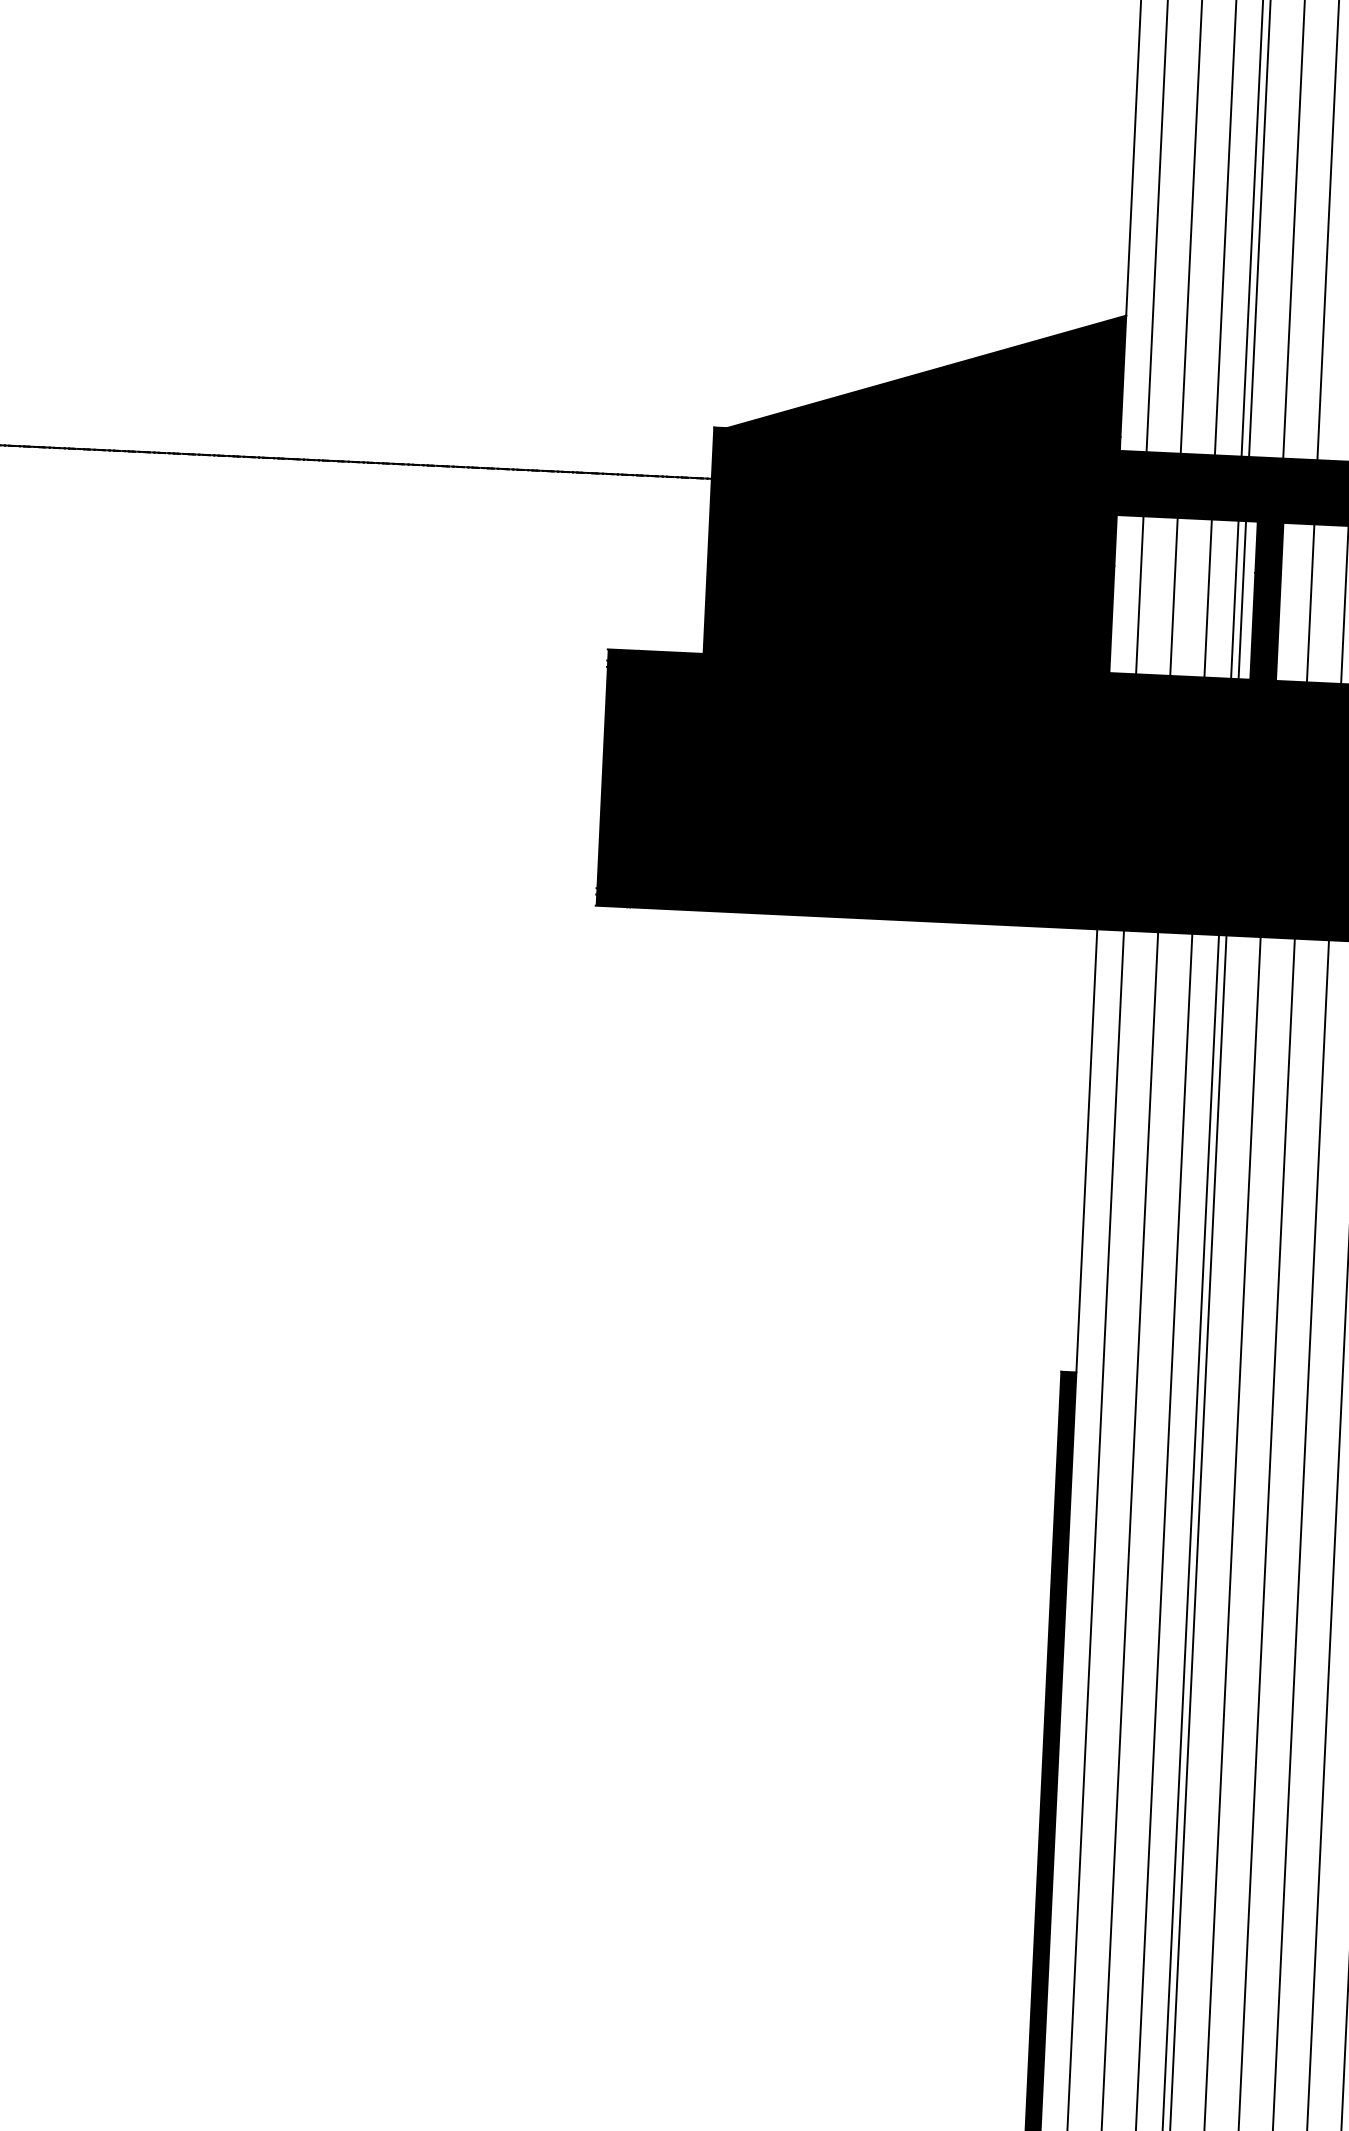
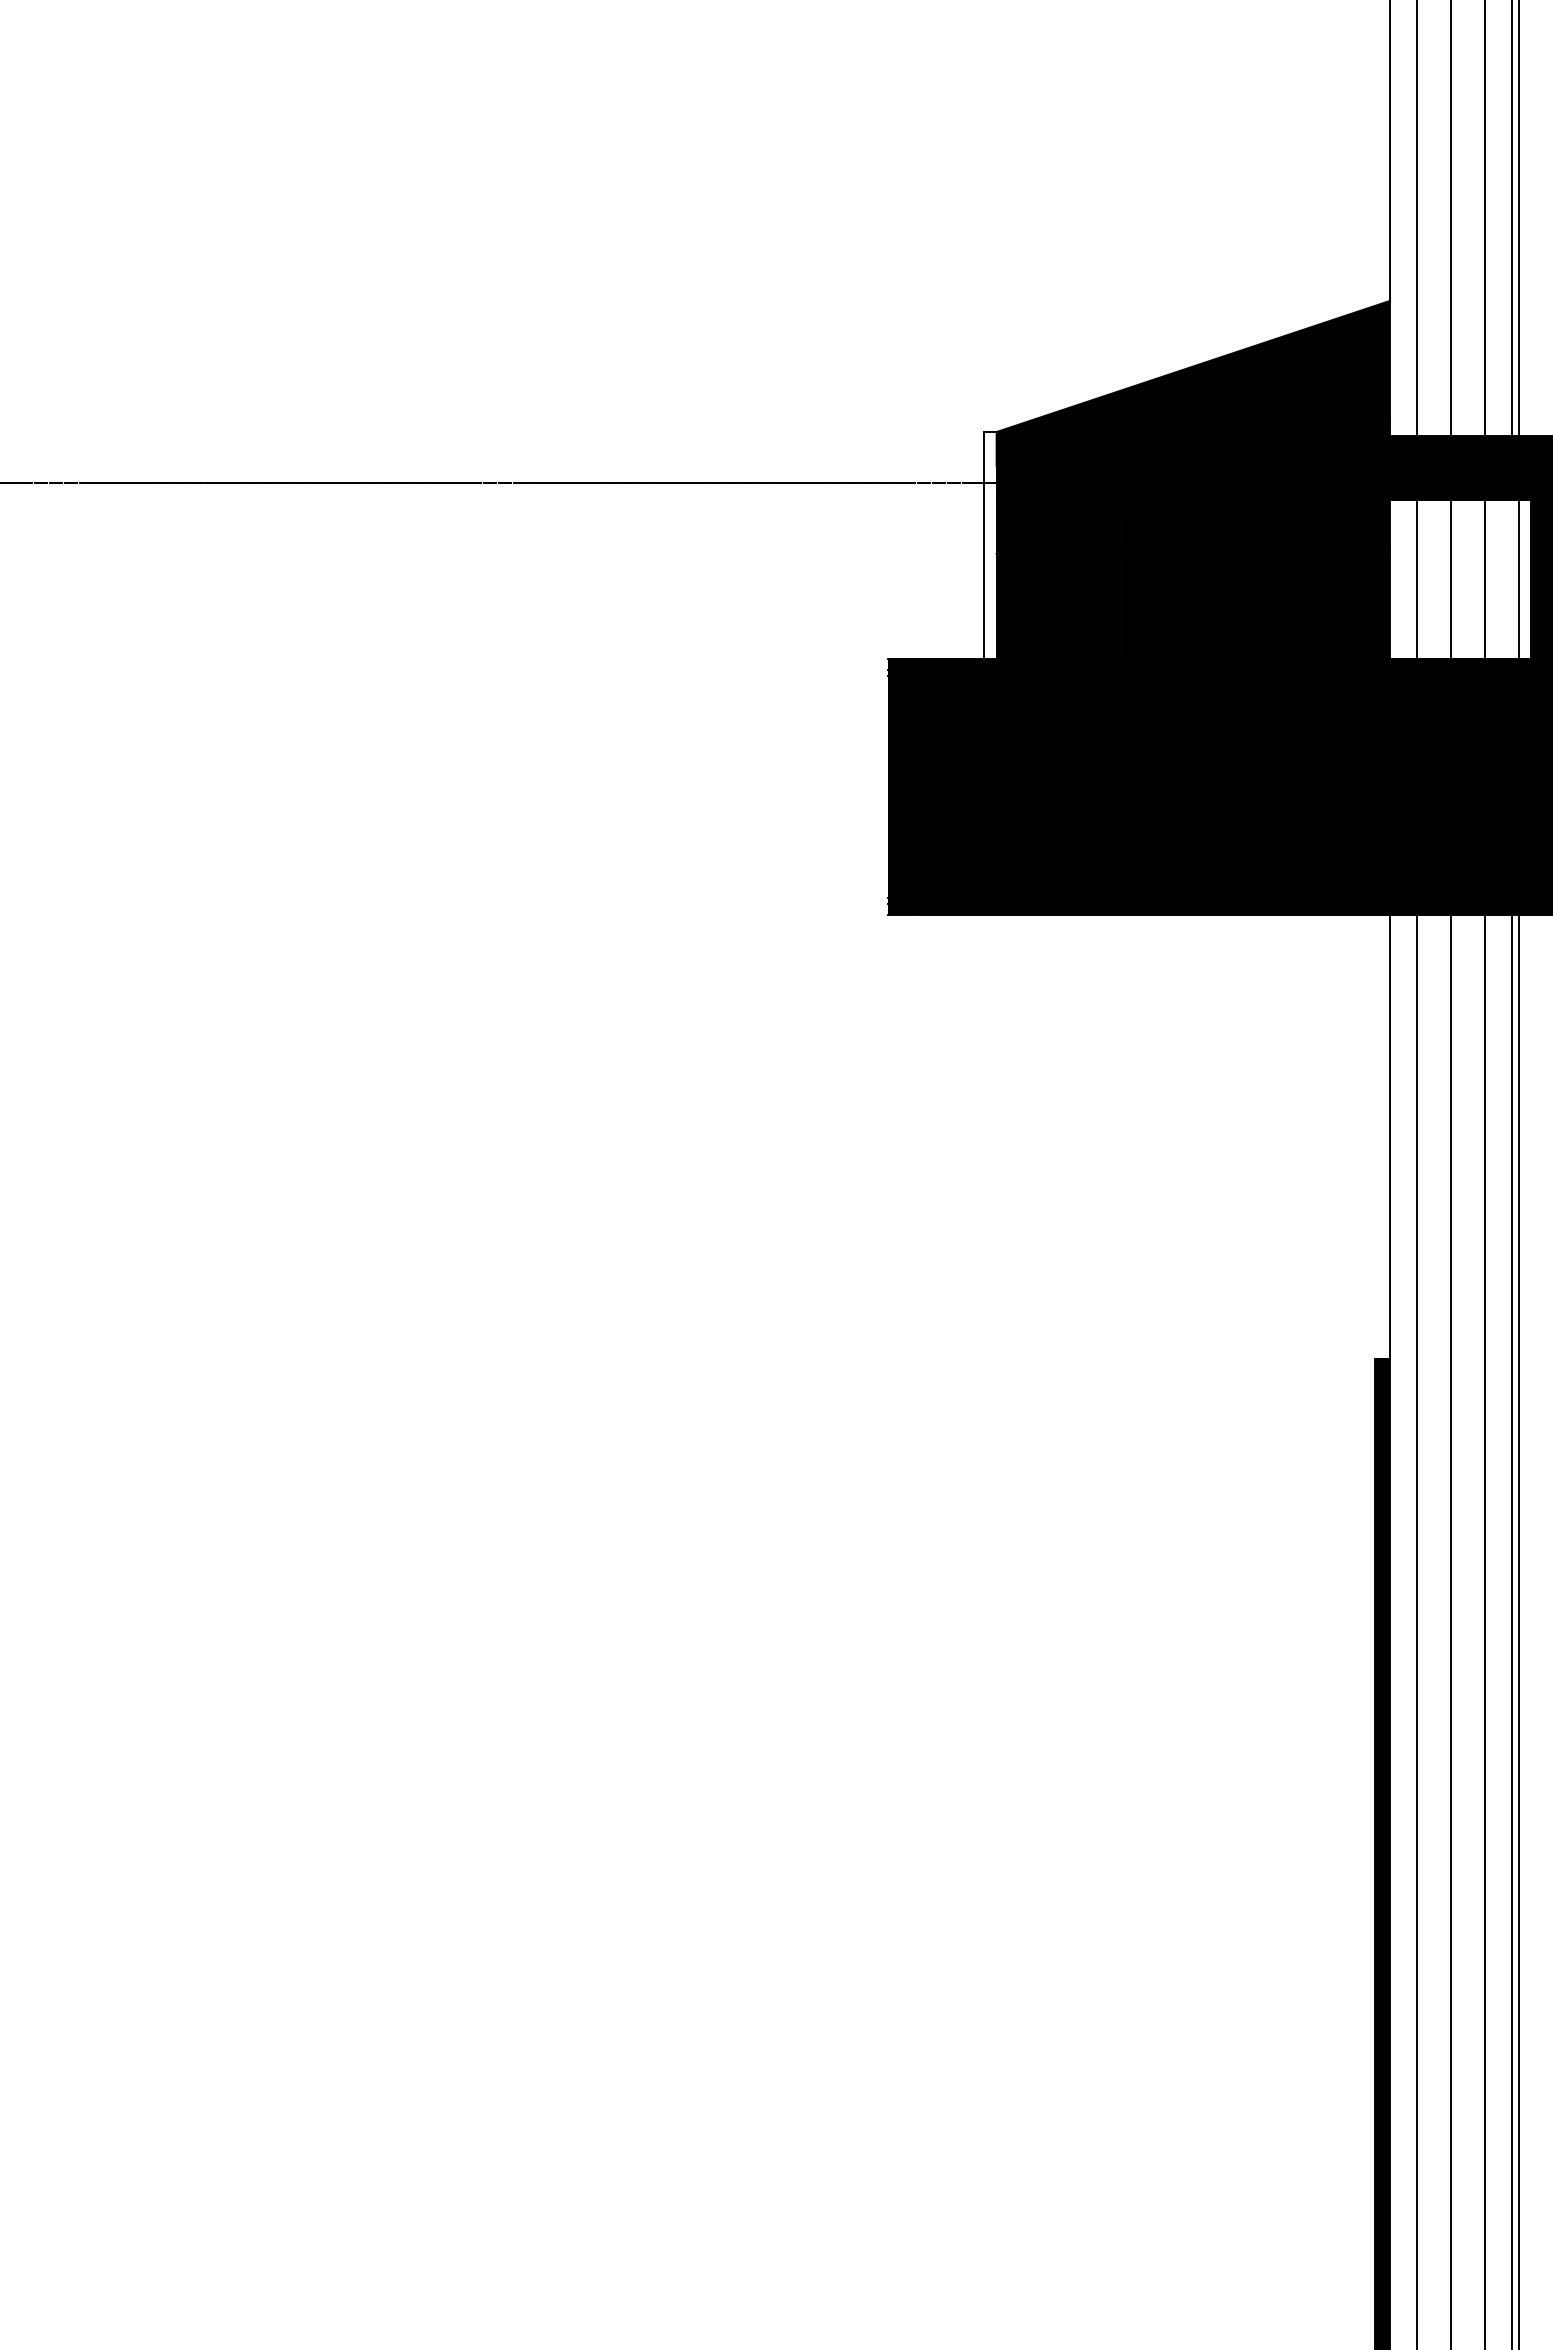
fill: (714, 541) -> (989, 545), removed
line: (1234, 599) -> (1511, 579), removed

